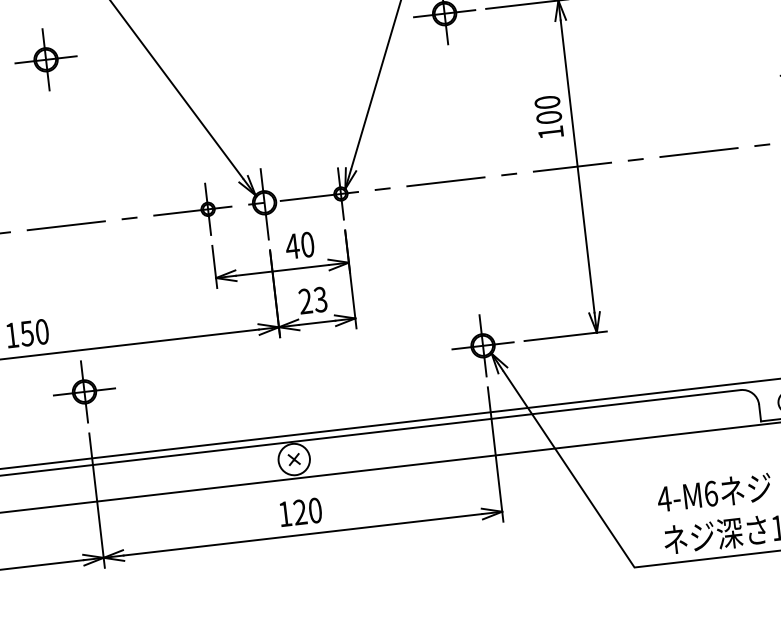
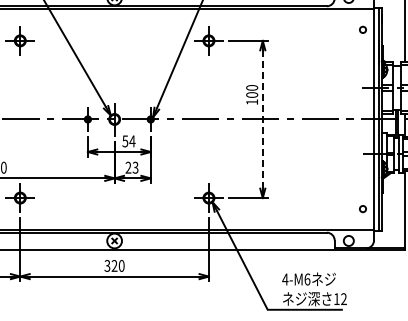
line: (576, 164) -> (262, 118), solid -> dashed
text: (299, 245) -> (128, 141), 40 -> 54
text: (285, 513) -> (107, 265), 120 -> 320

